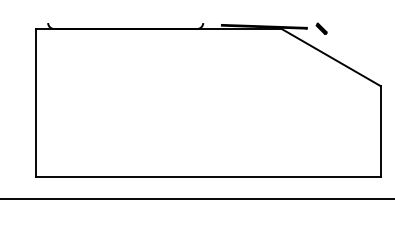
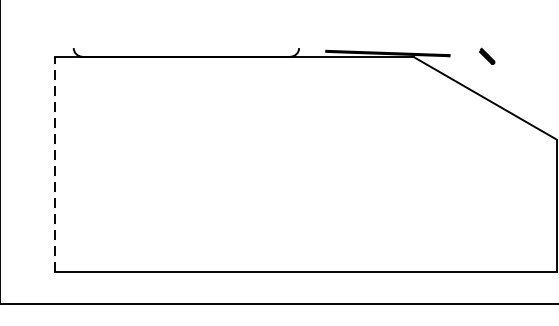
part: (321, 28) -> (486, 56), moved
line: (35, 103) -> (55, 164), solid -> dashed

